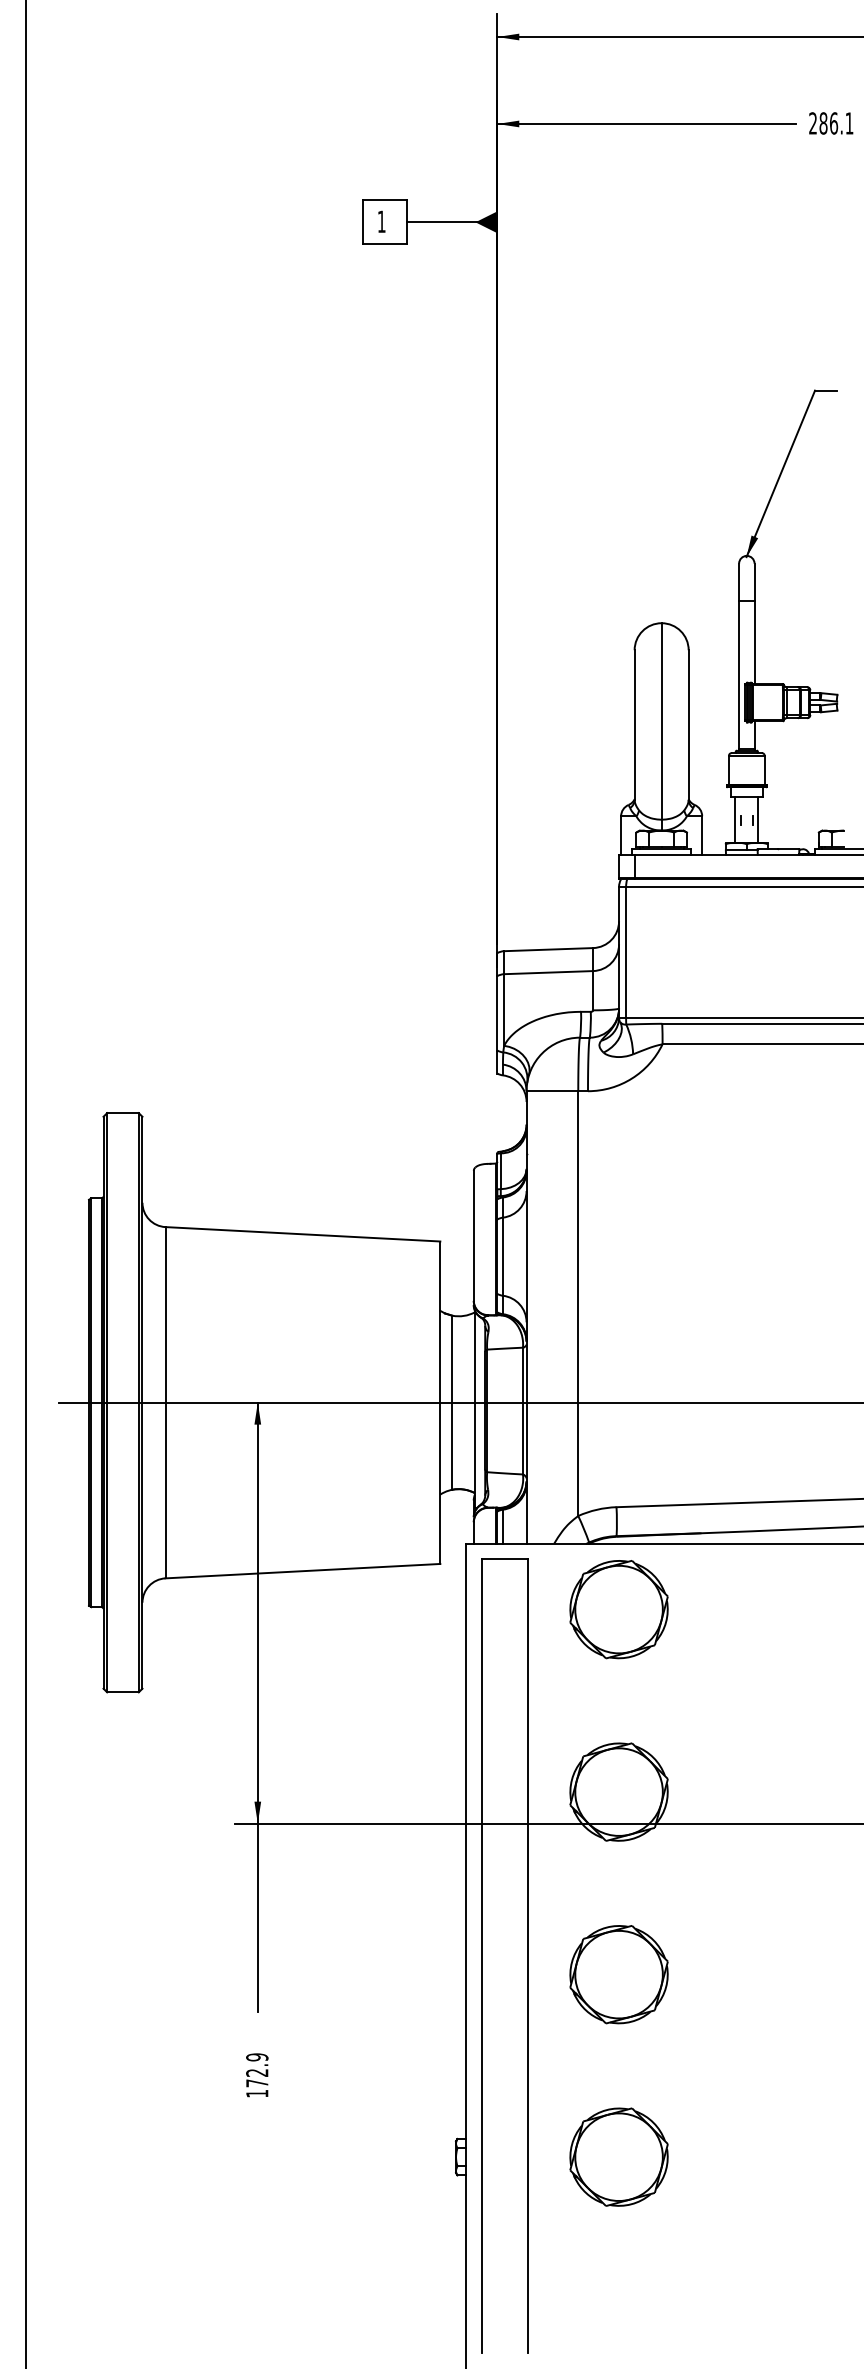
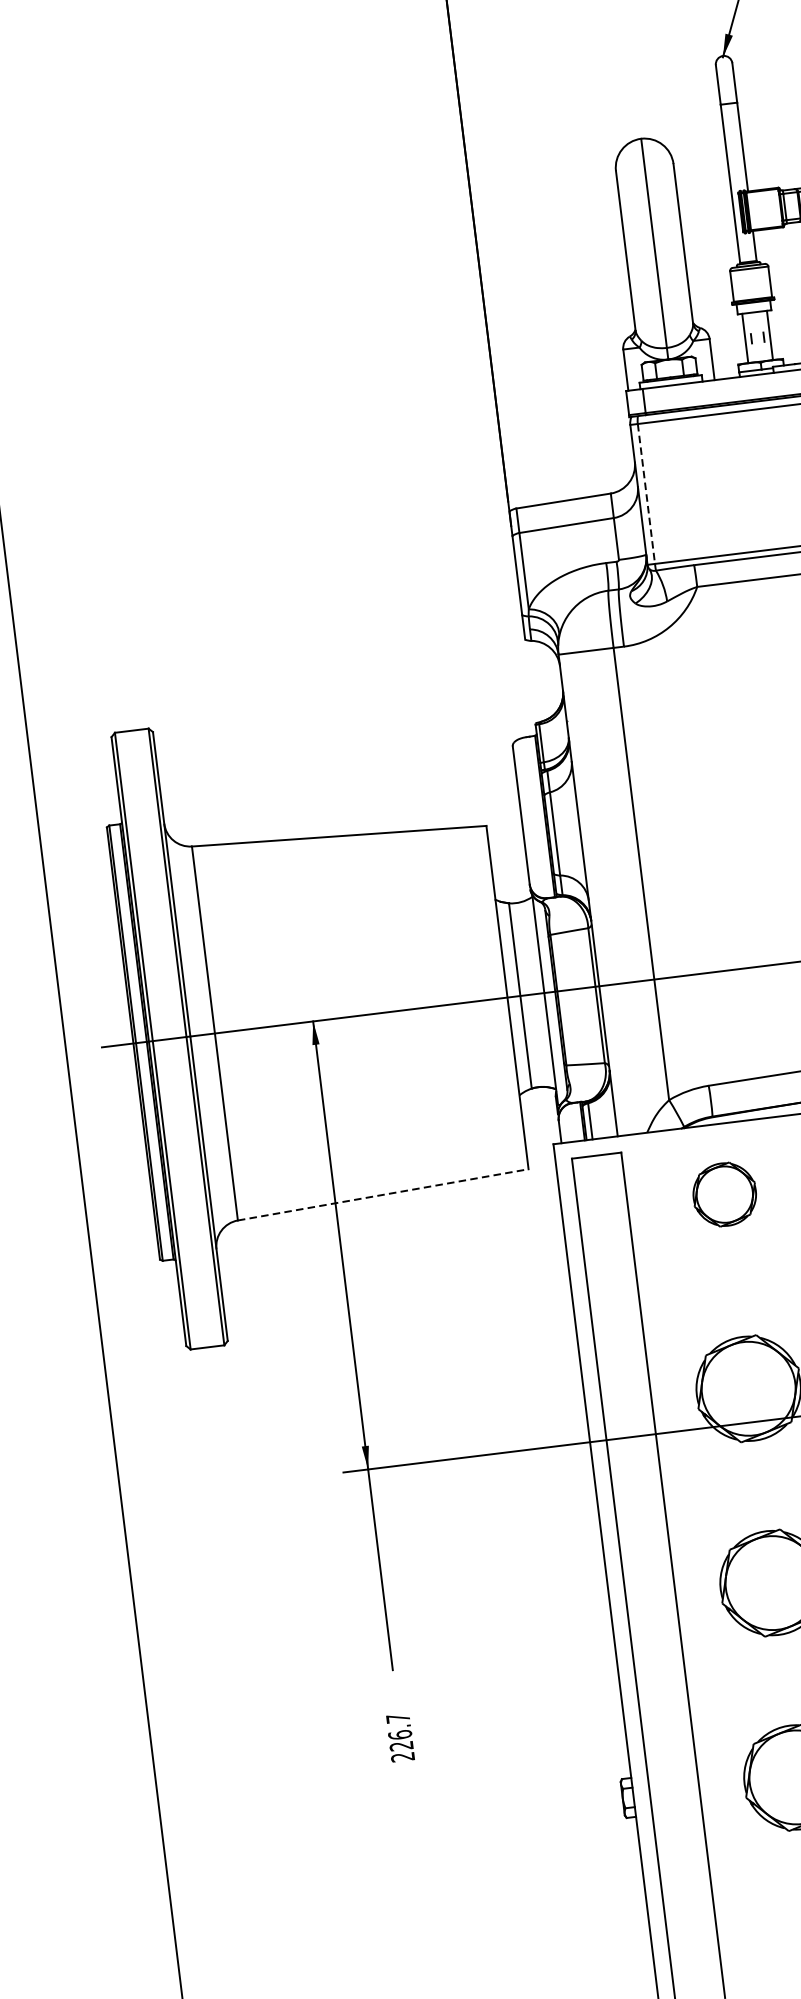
line: (626, 952) -> (646, 493), solid -> dashed
line: (302, 1571) -> (382, 1195), solid -> dashed
part: (618, 1609) -> (724, 1194), size x0.6
text: (257, 2075) -> (400, 1737), 172.9 -> 226.7

